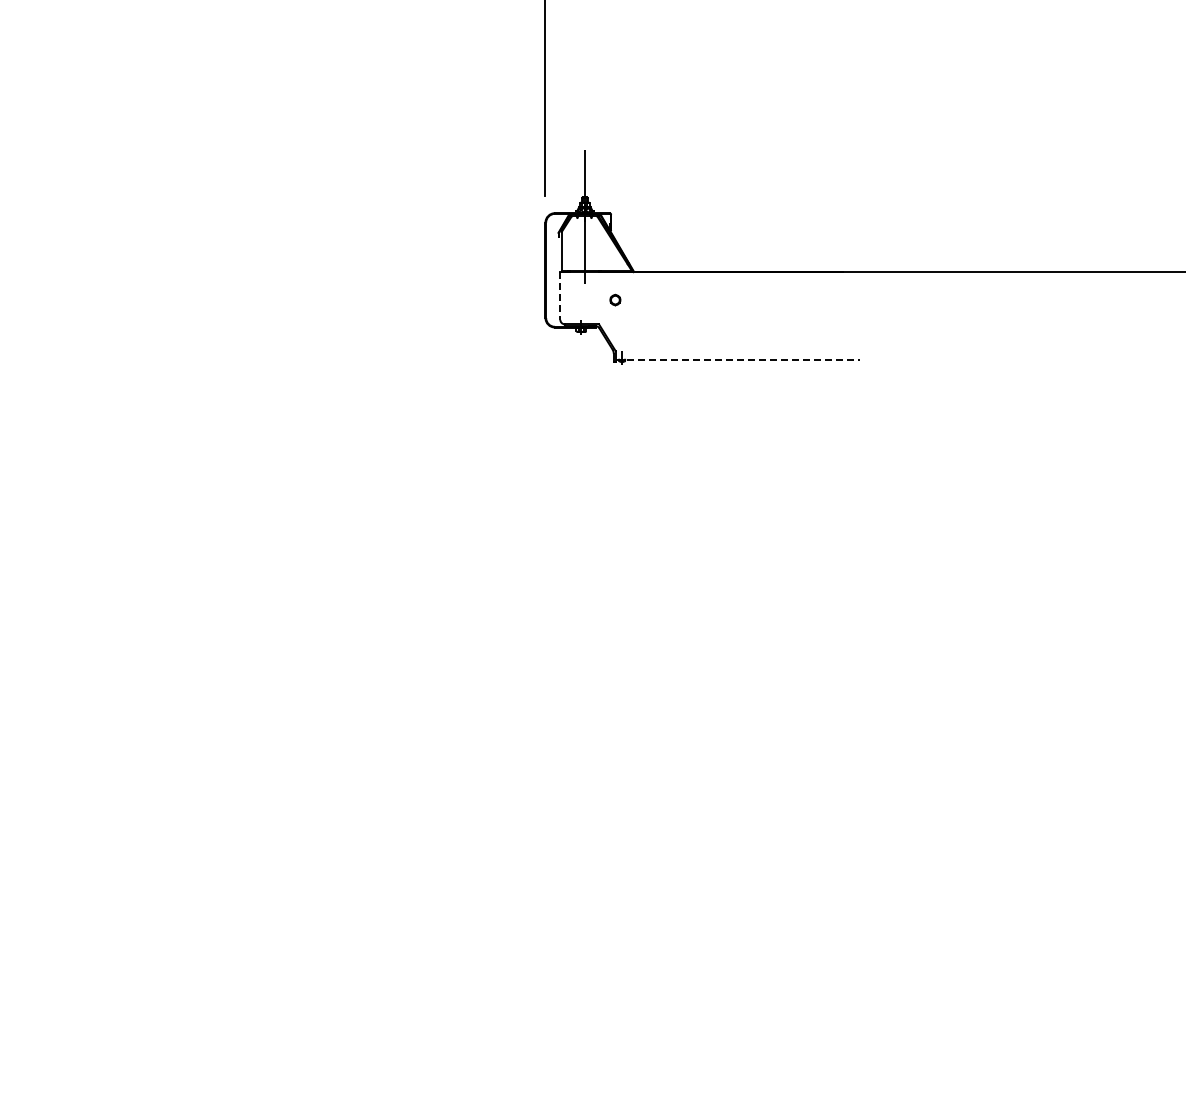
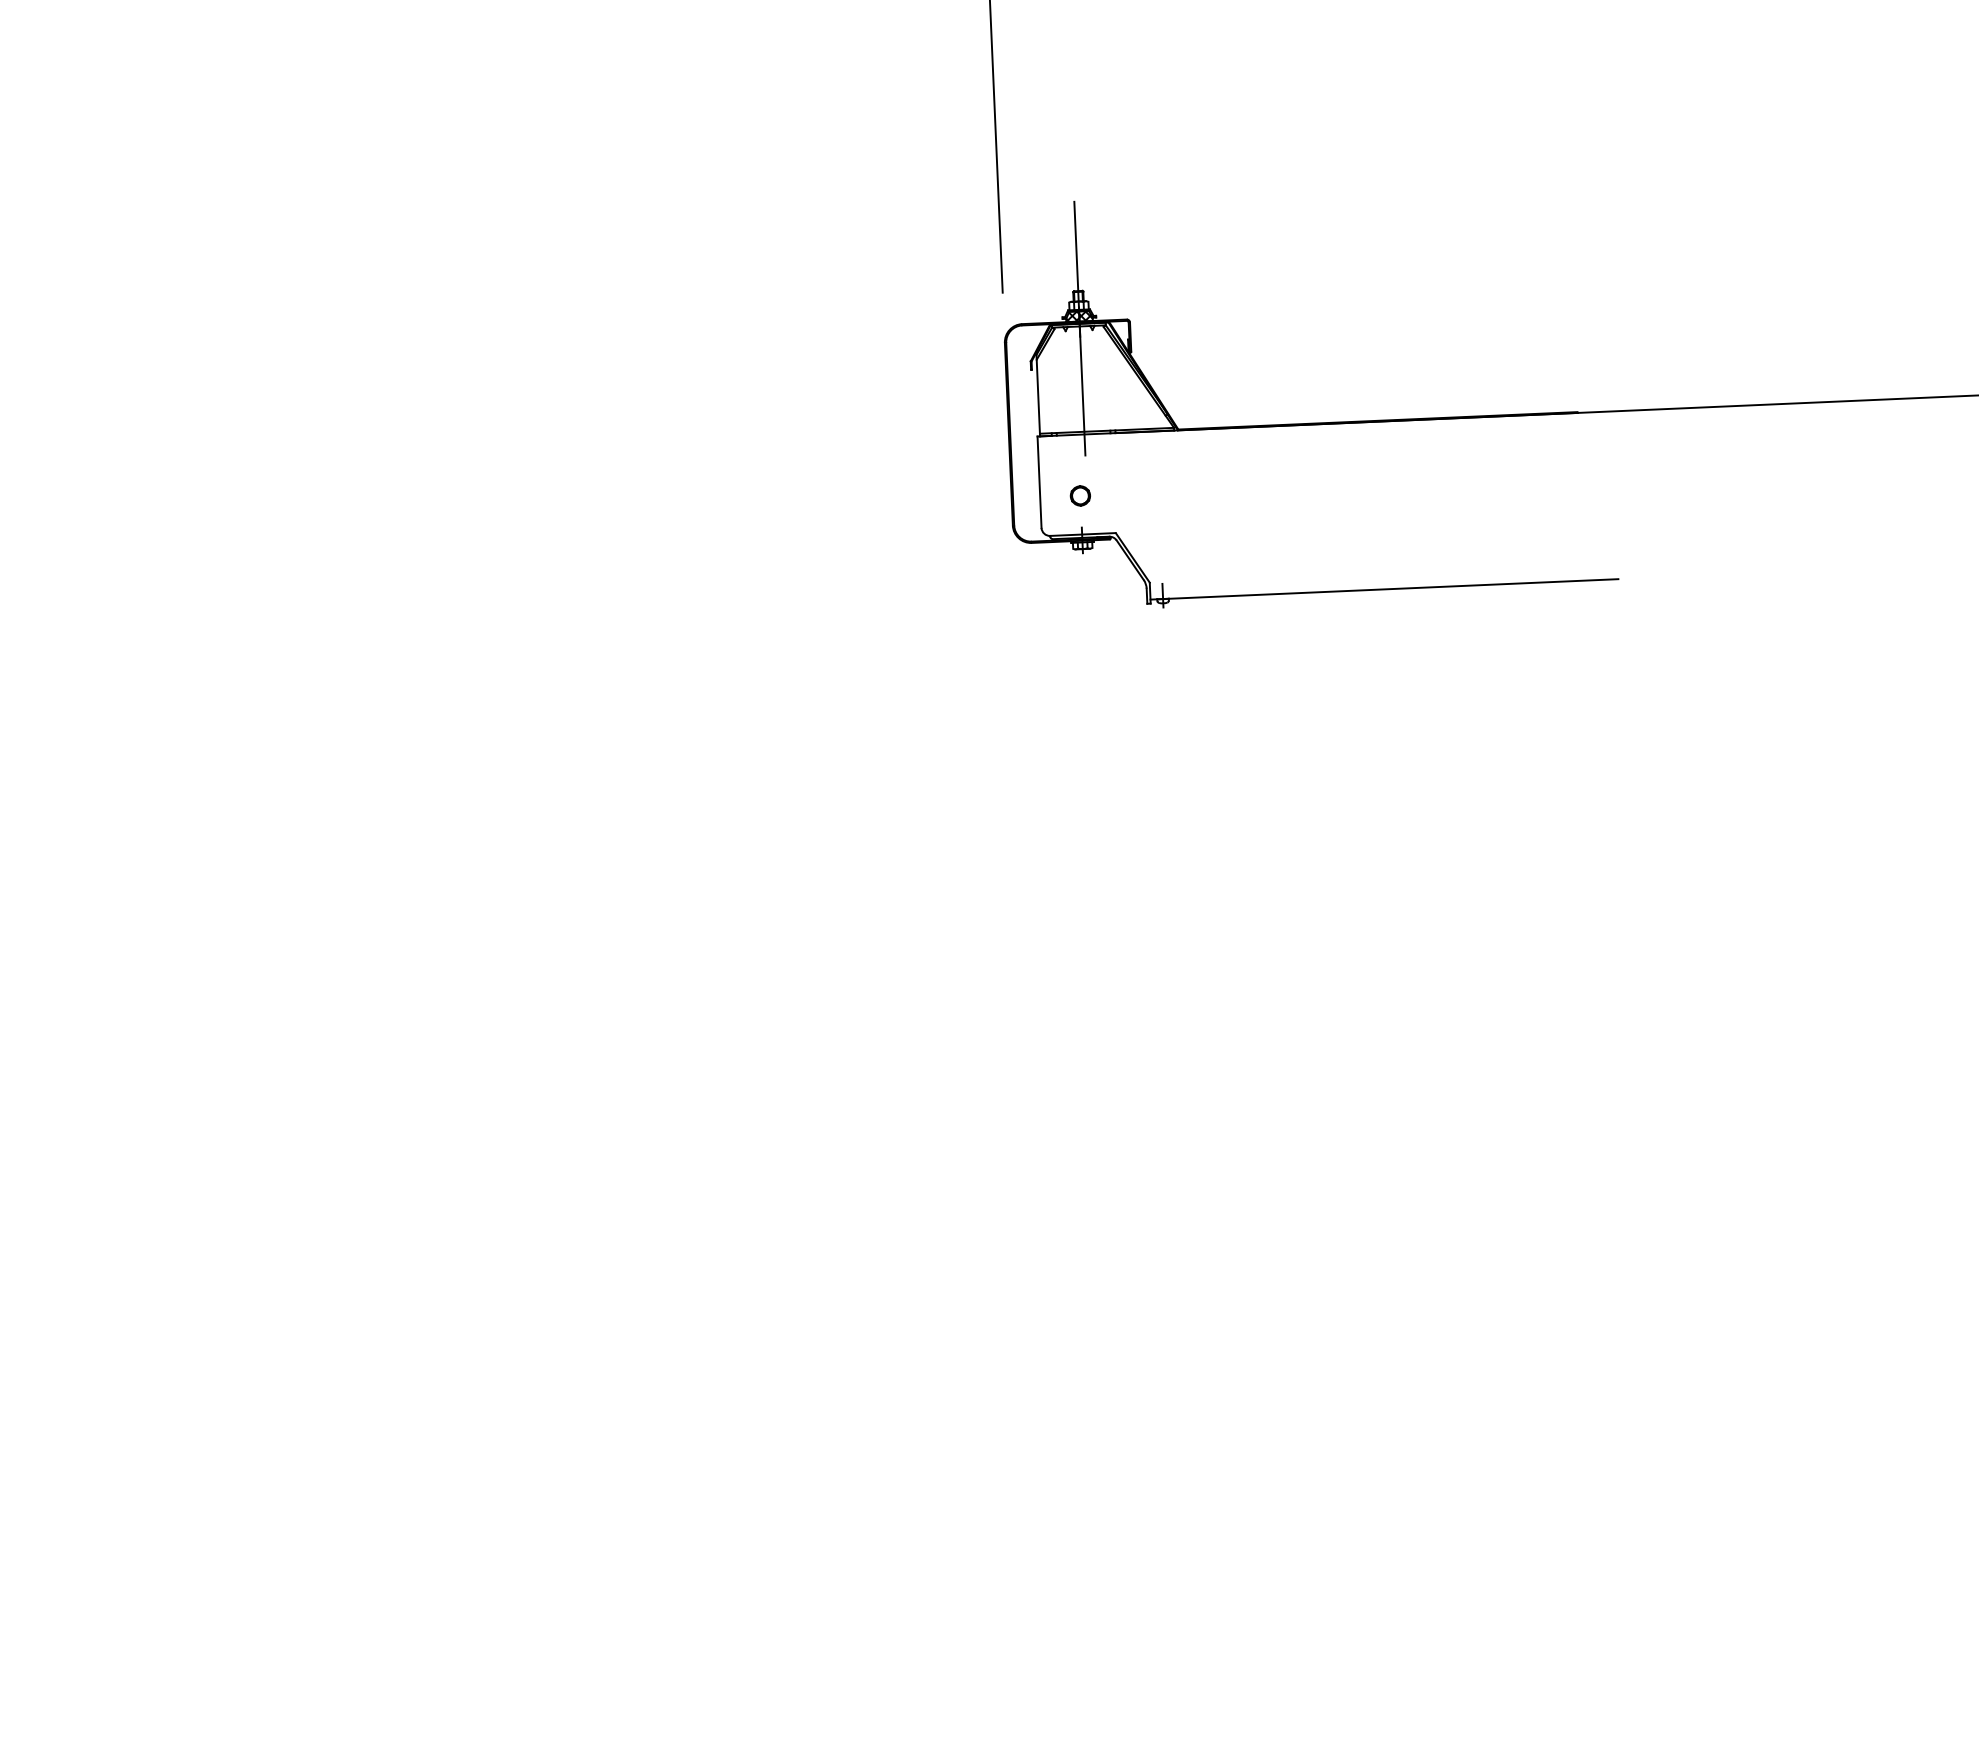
line: (560, 296) -> (1039, 483), dashed -> solid
part: (615, 299) -> (1080, 494), moved
line: (738, 359) -> (1385, 588), dashed -> solid

